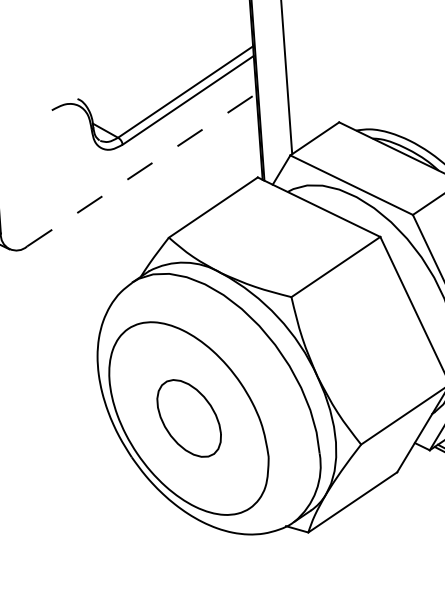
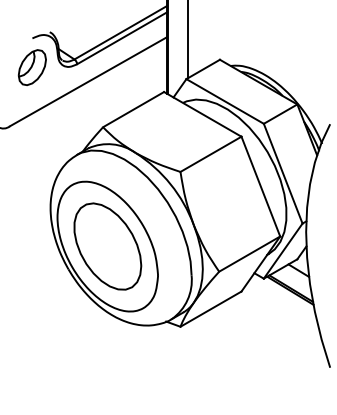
part: (53, 154) -> (31, 67), added
line: (141, 169) -> (88, 81), dashed -> solid
part: (188, 418) -> (107, 246), size x1.67

